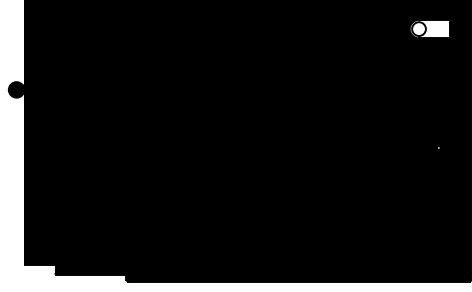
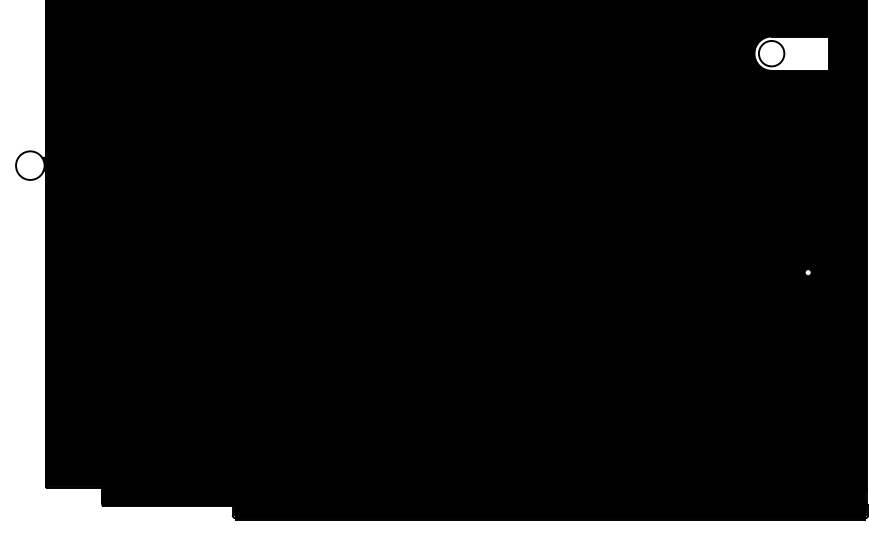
fill: (16, 89) -> (30, 164), removed

